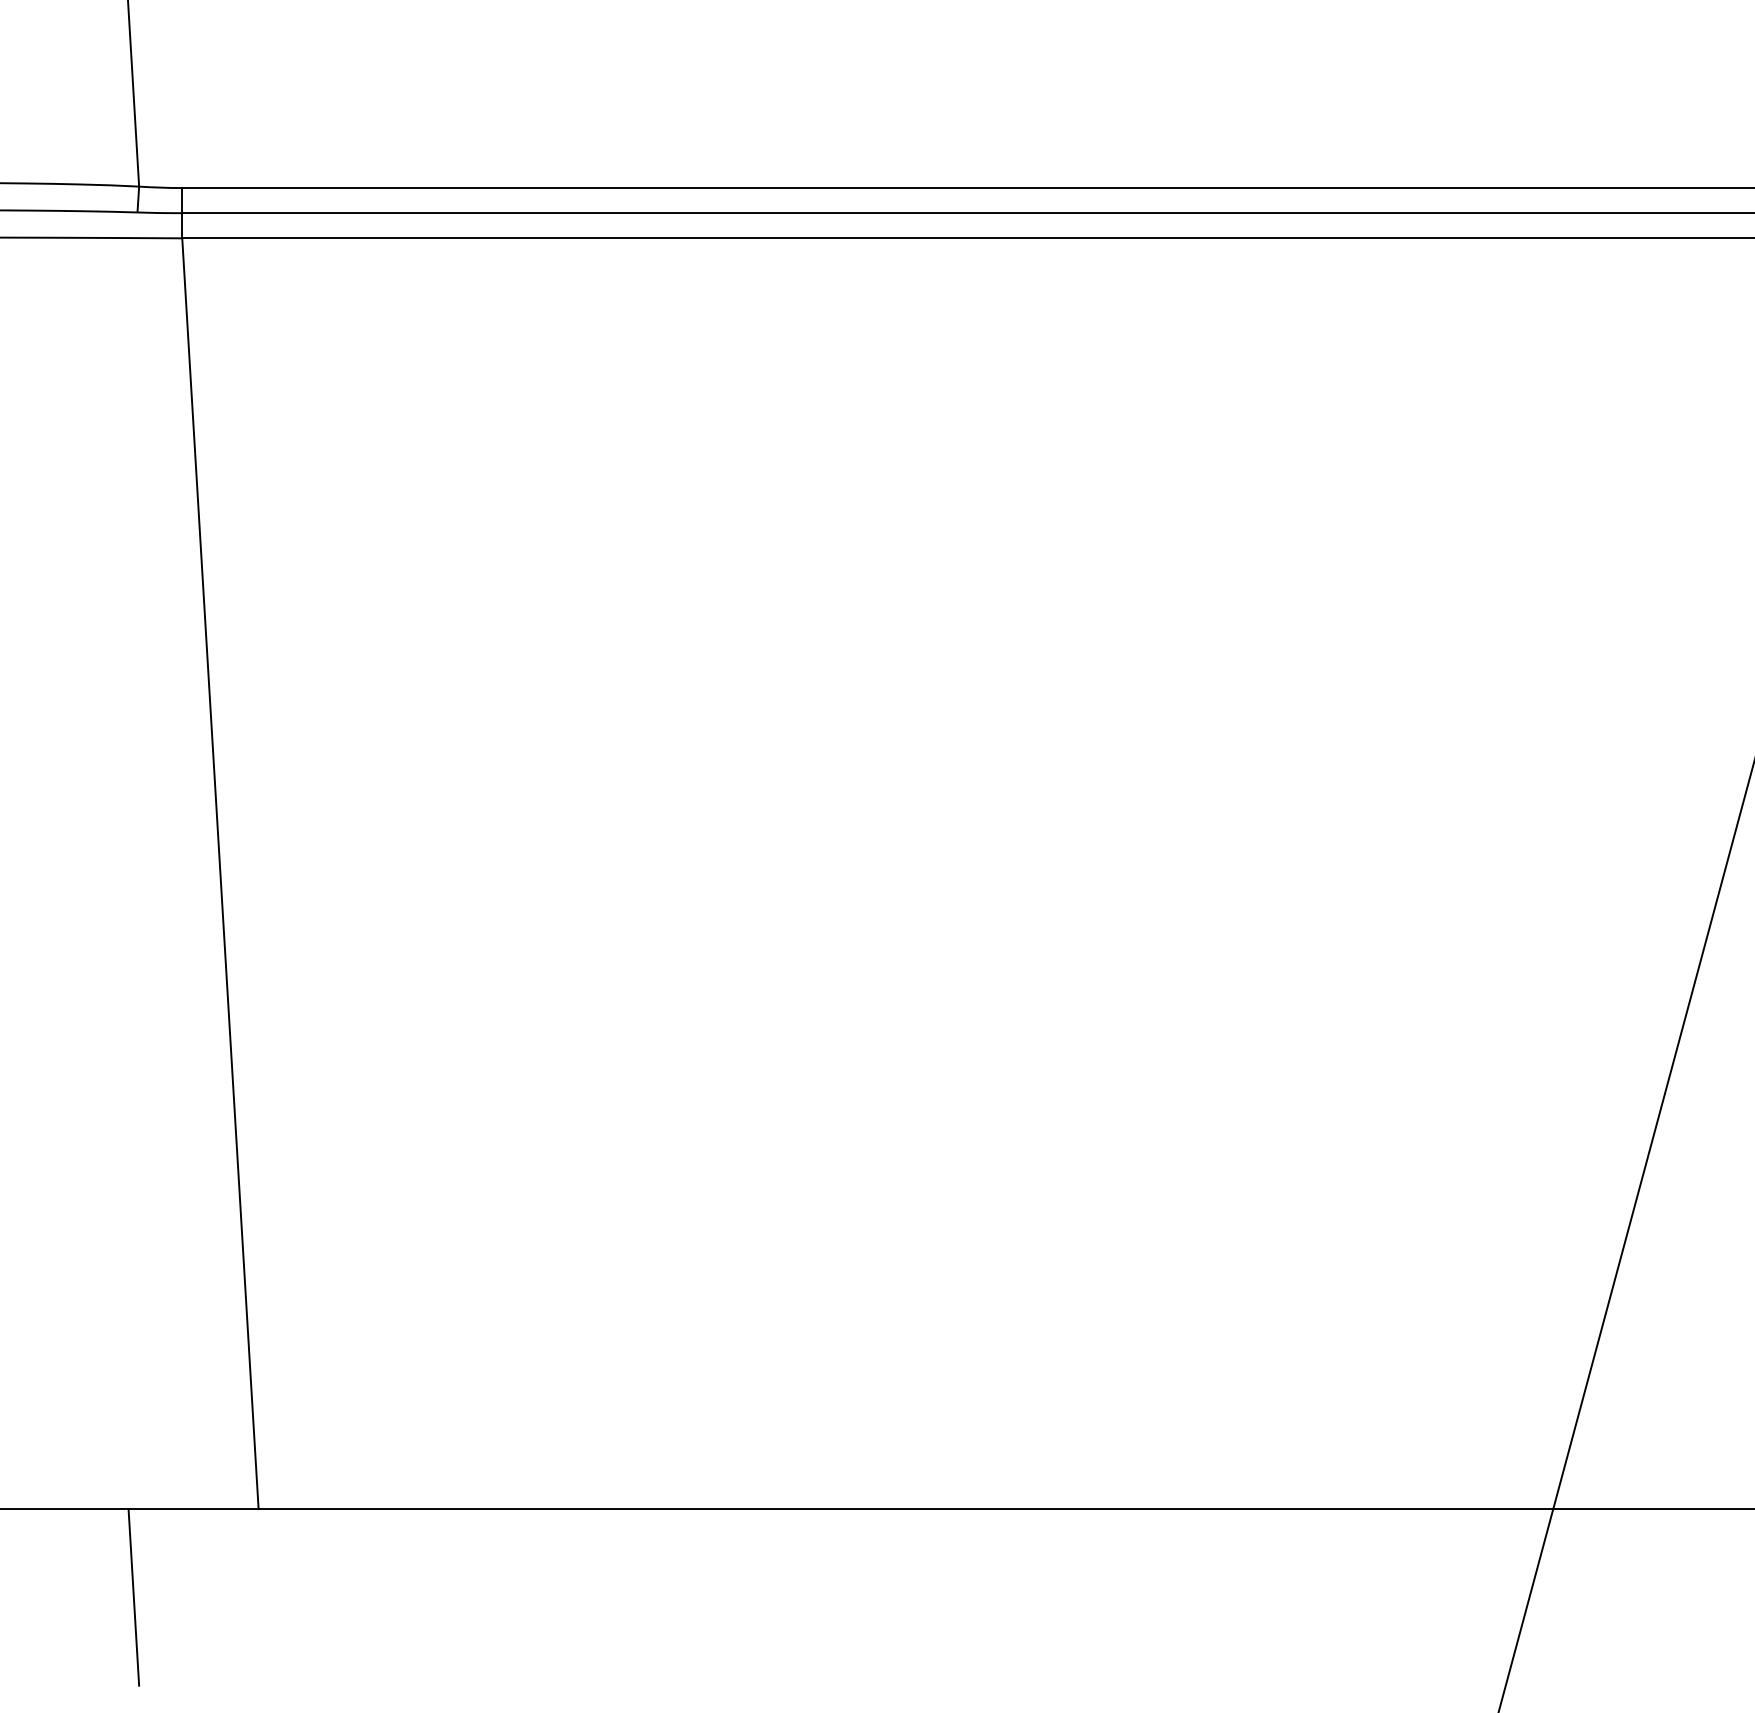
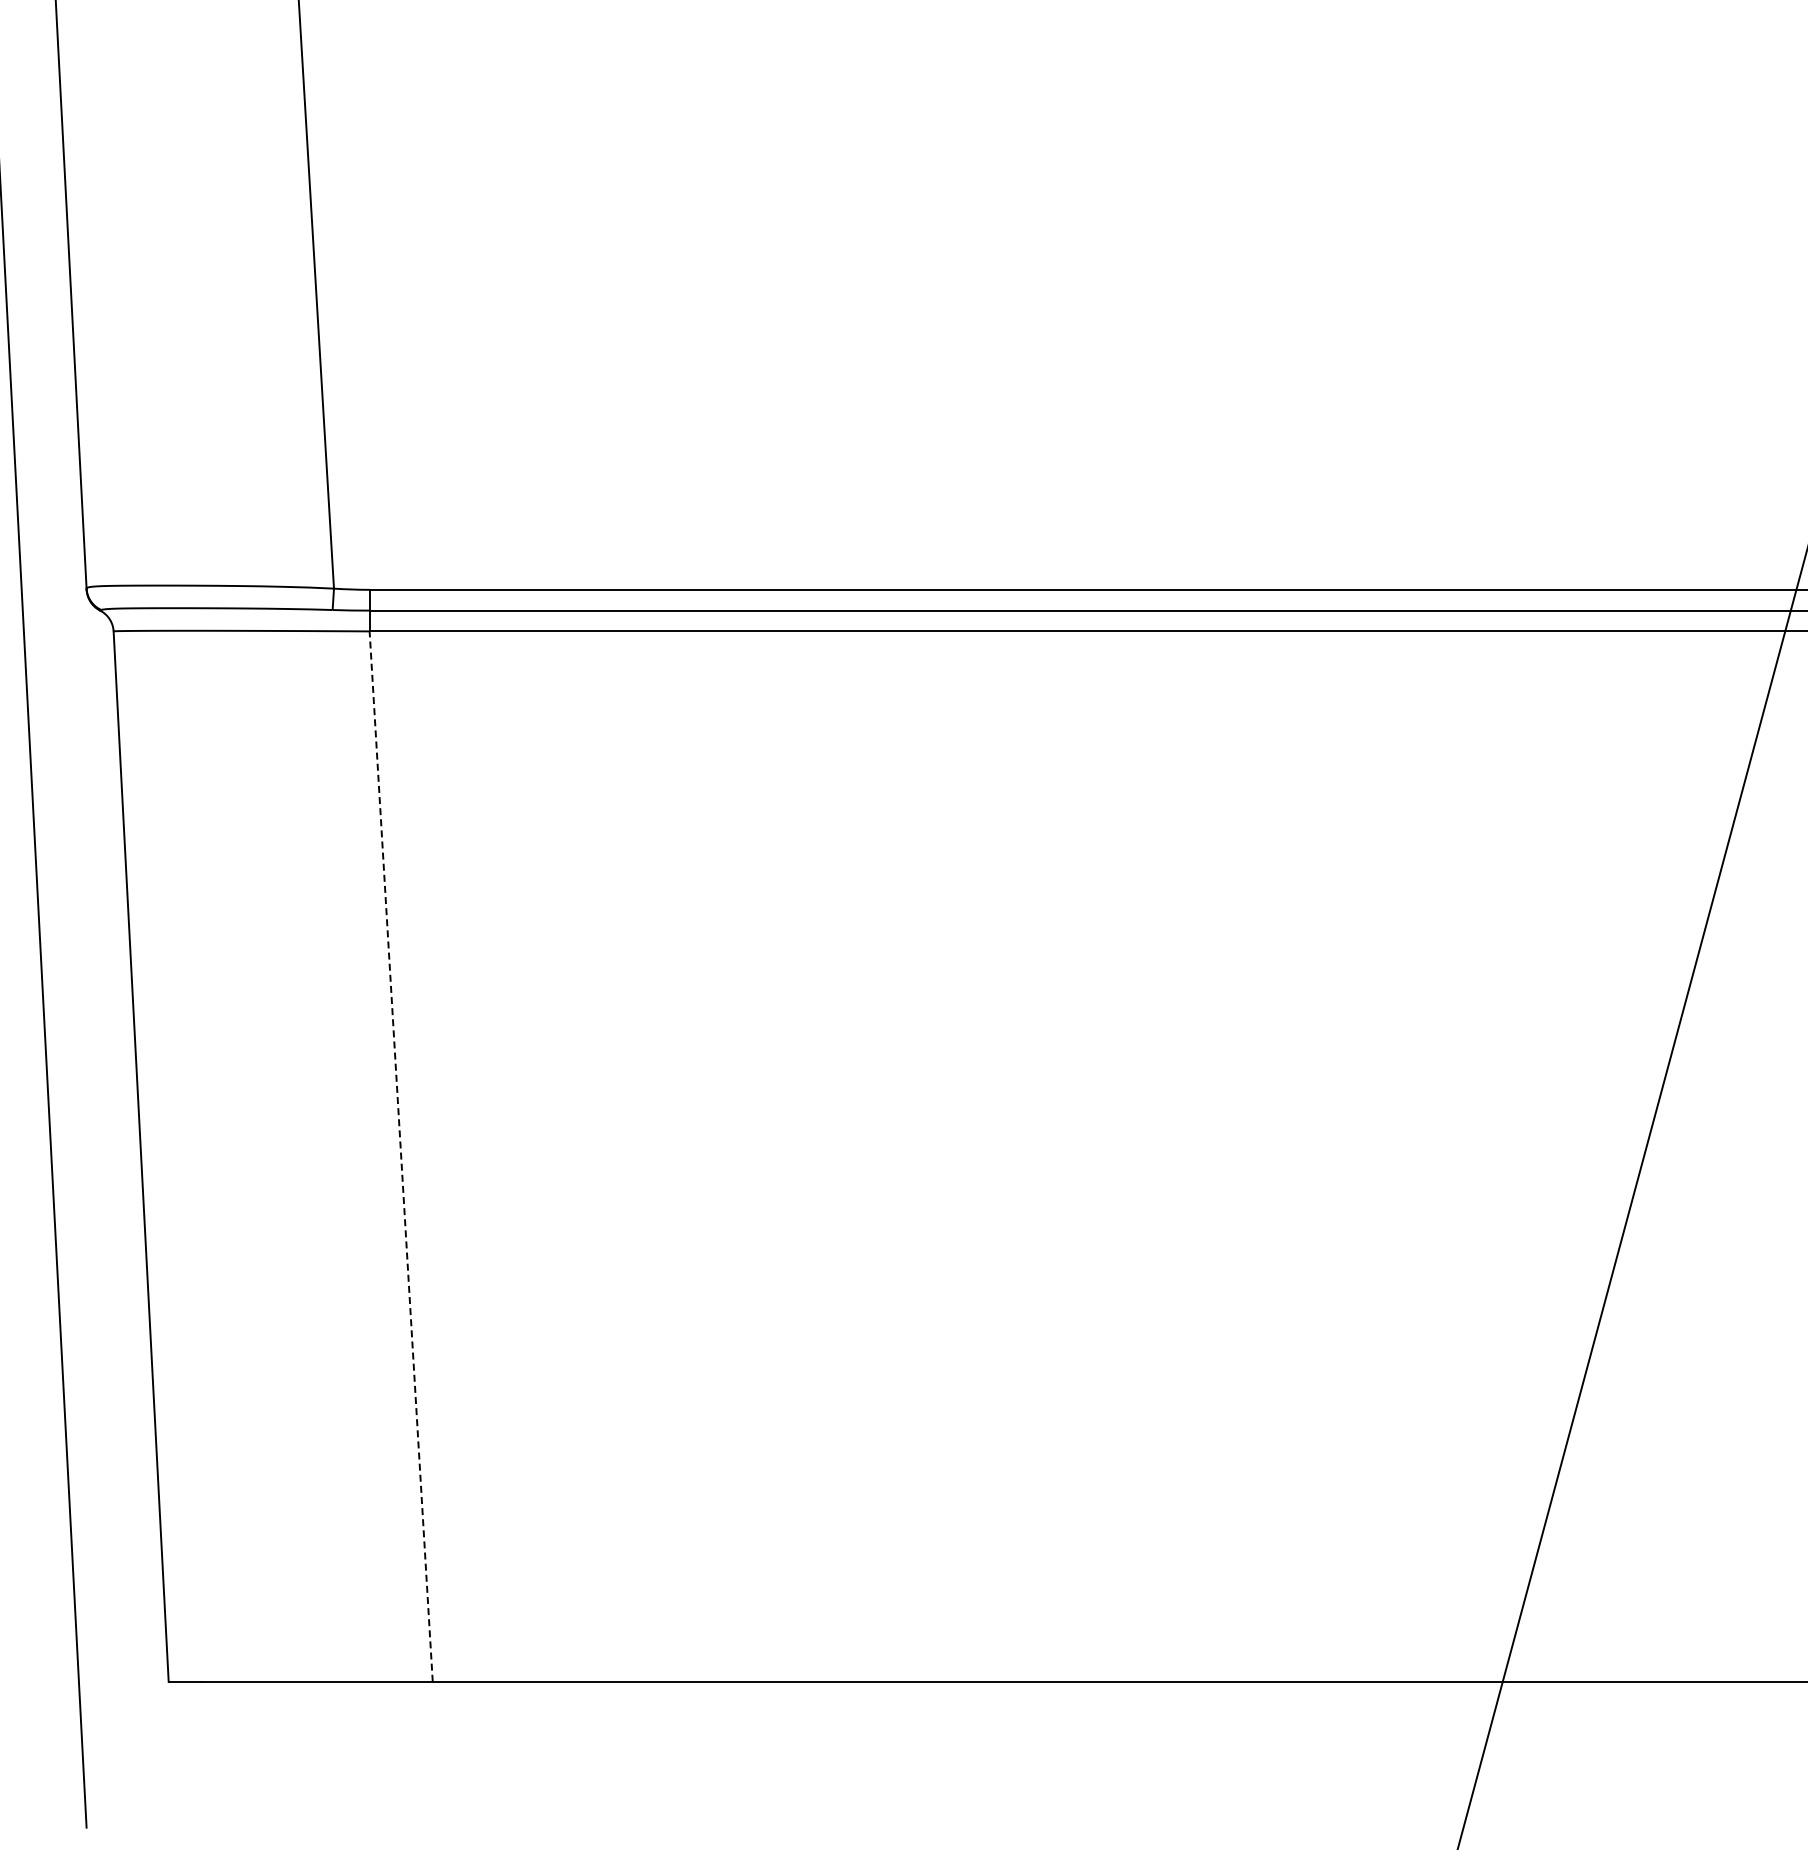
line: (220, 873) -> (401, 1156), solid -> dashed
line: (133, 1597) -> (329, 1754), removed

